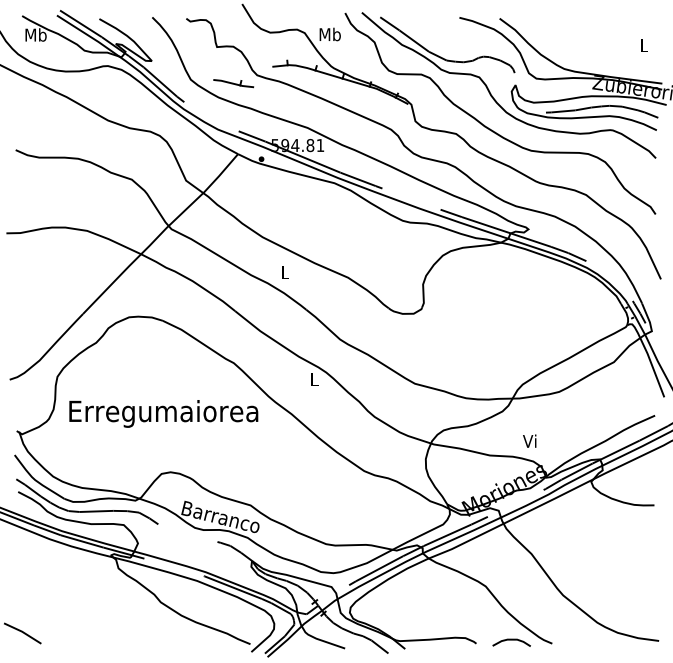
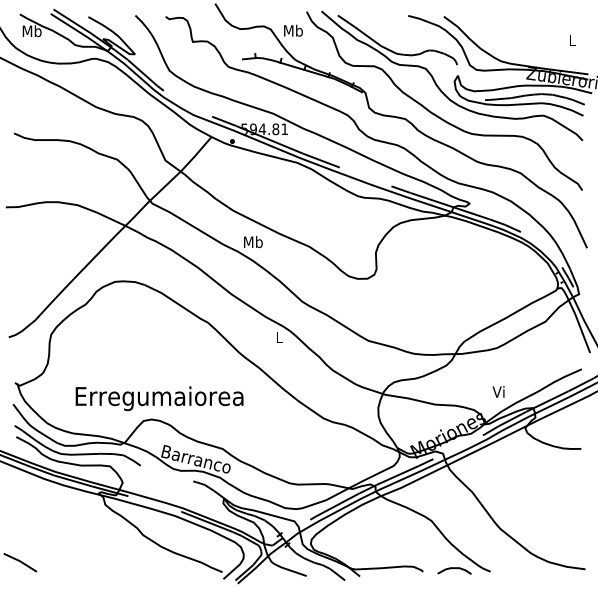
part: (233, 83) -> (207, 74), removed
text: (285, 272) -> (253, 242), L -> Mb
text: (163, 413) -> (159, 398), moved
text: (529, 440) -> (498, 391), moved

